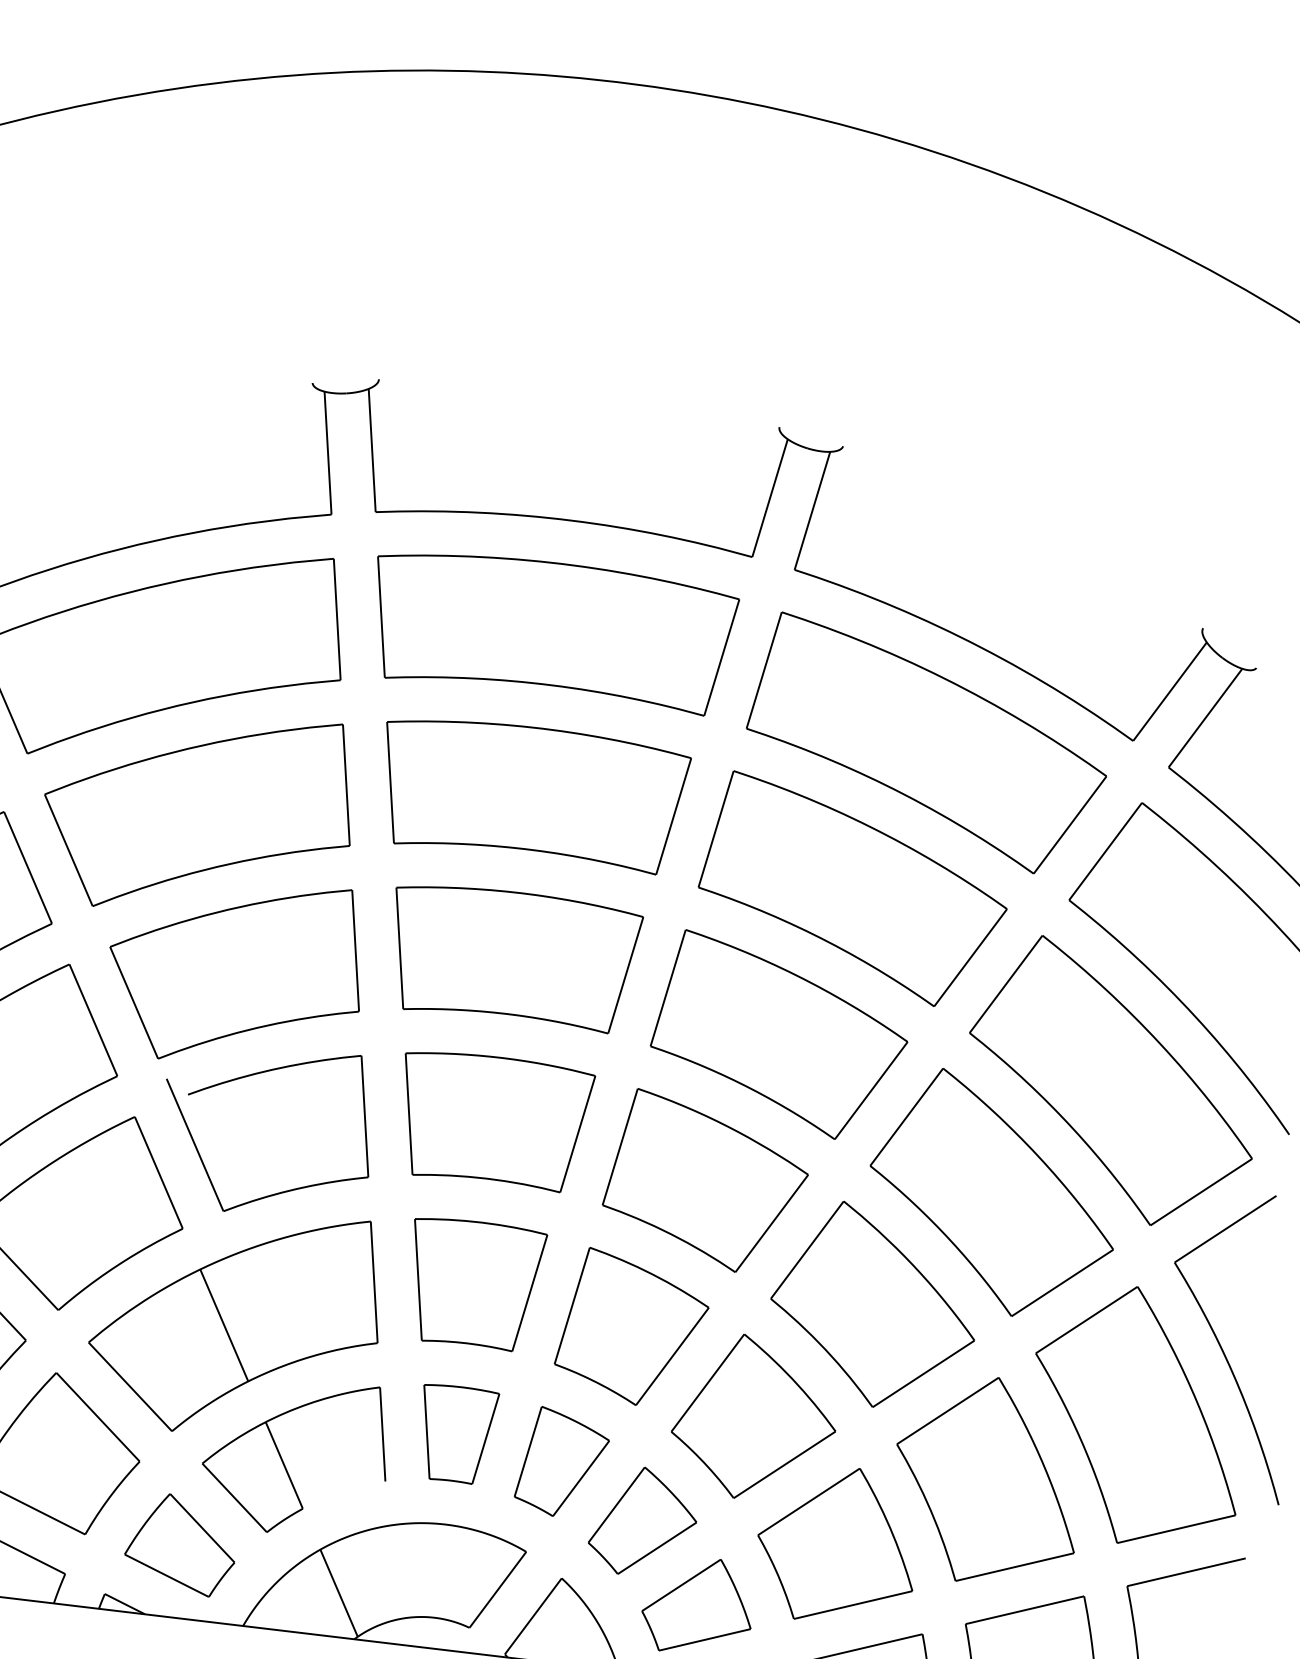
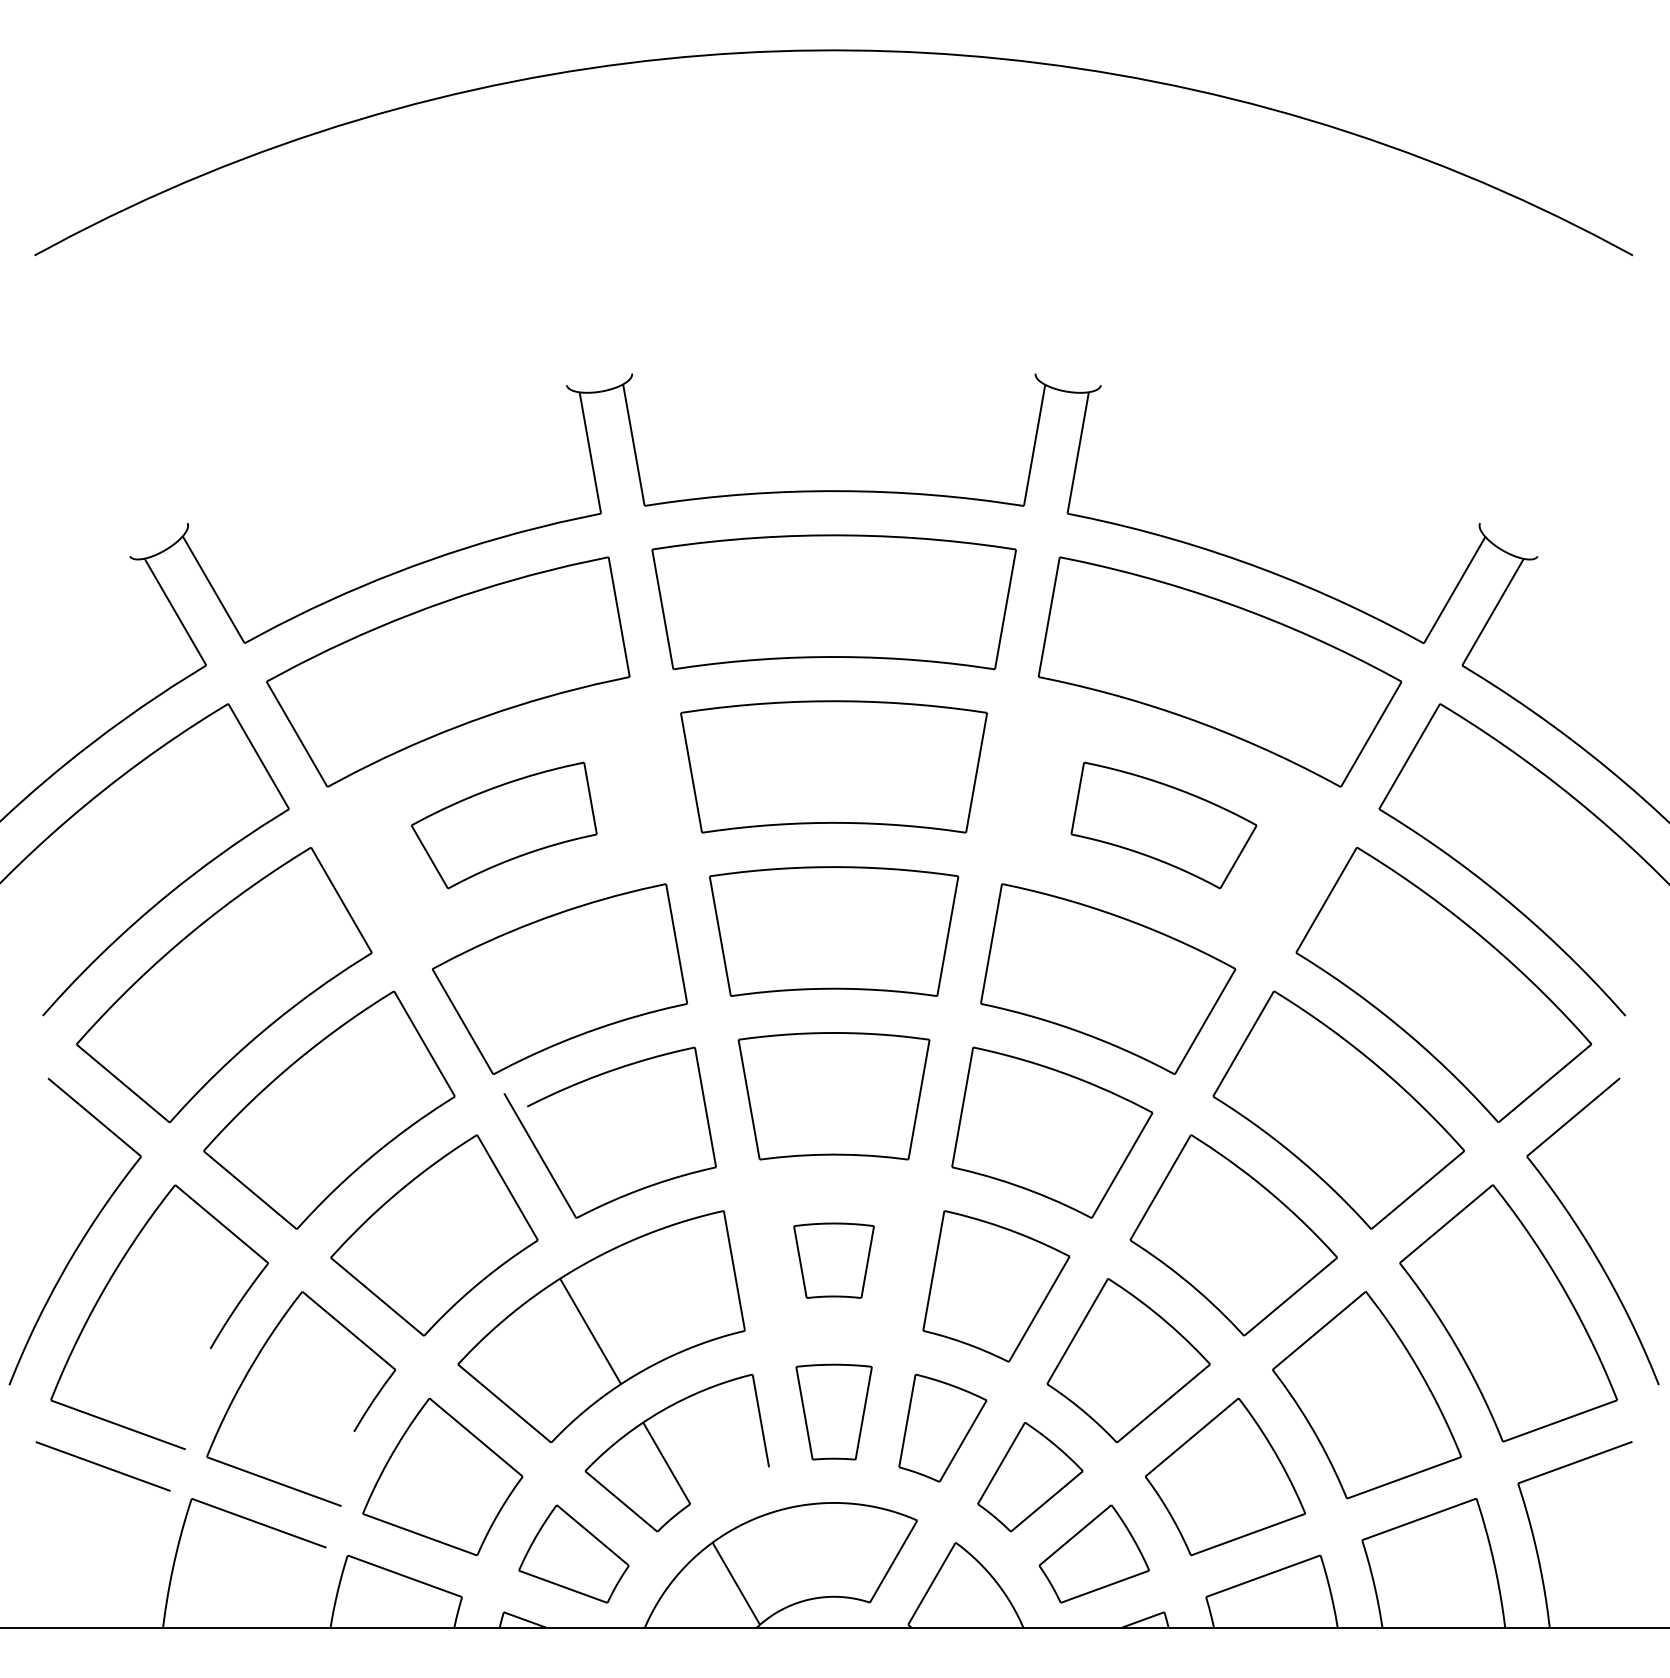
part: (198, 812) -> (504, 825), size x0.6
part: (853, 890) -> (1163, 825), size x0.6
part: (473, 1283) -> (833, 1260), size x0.6

